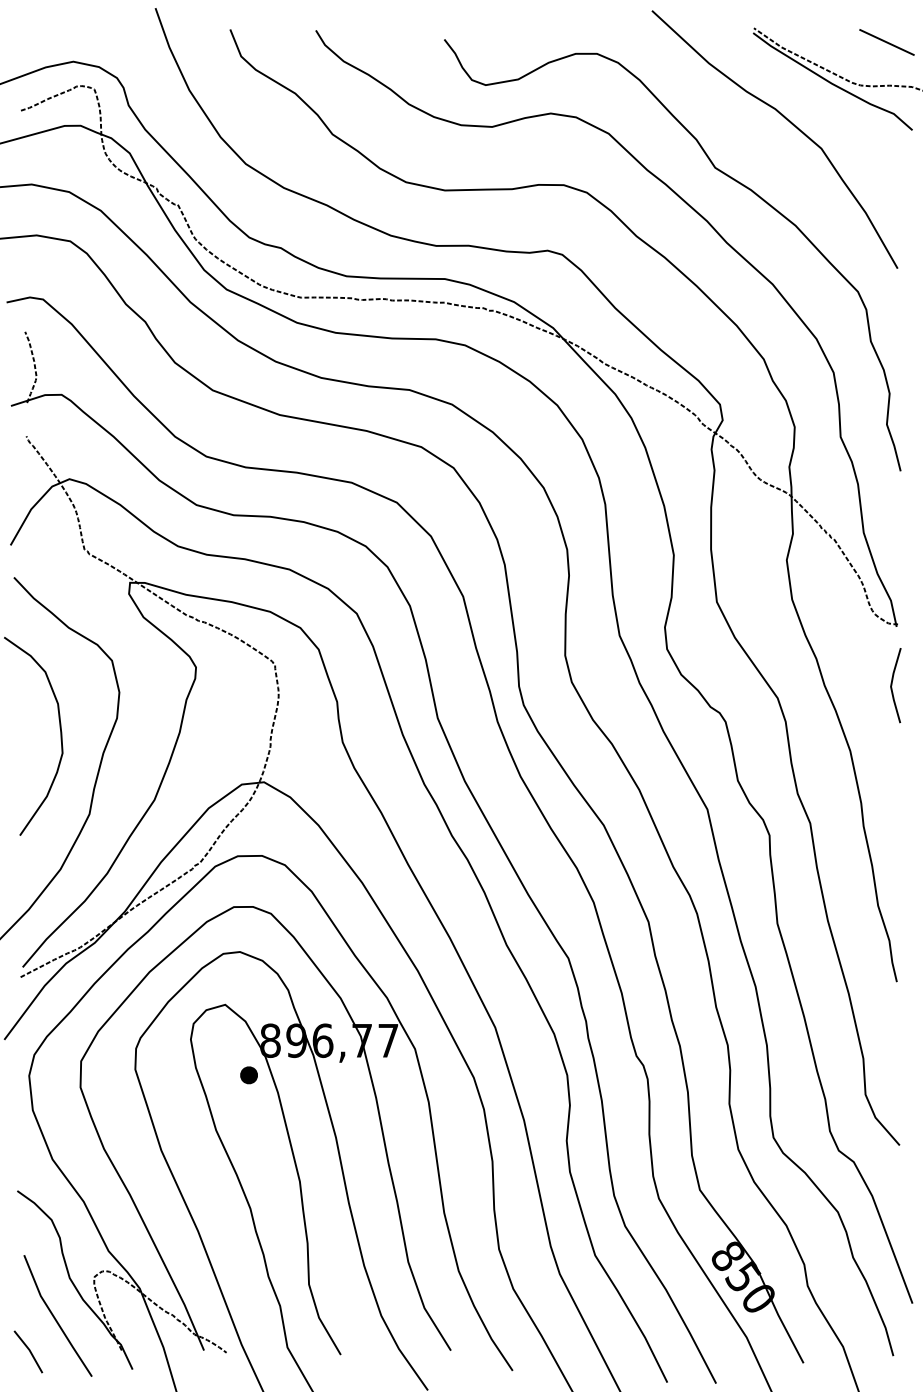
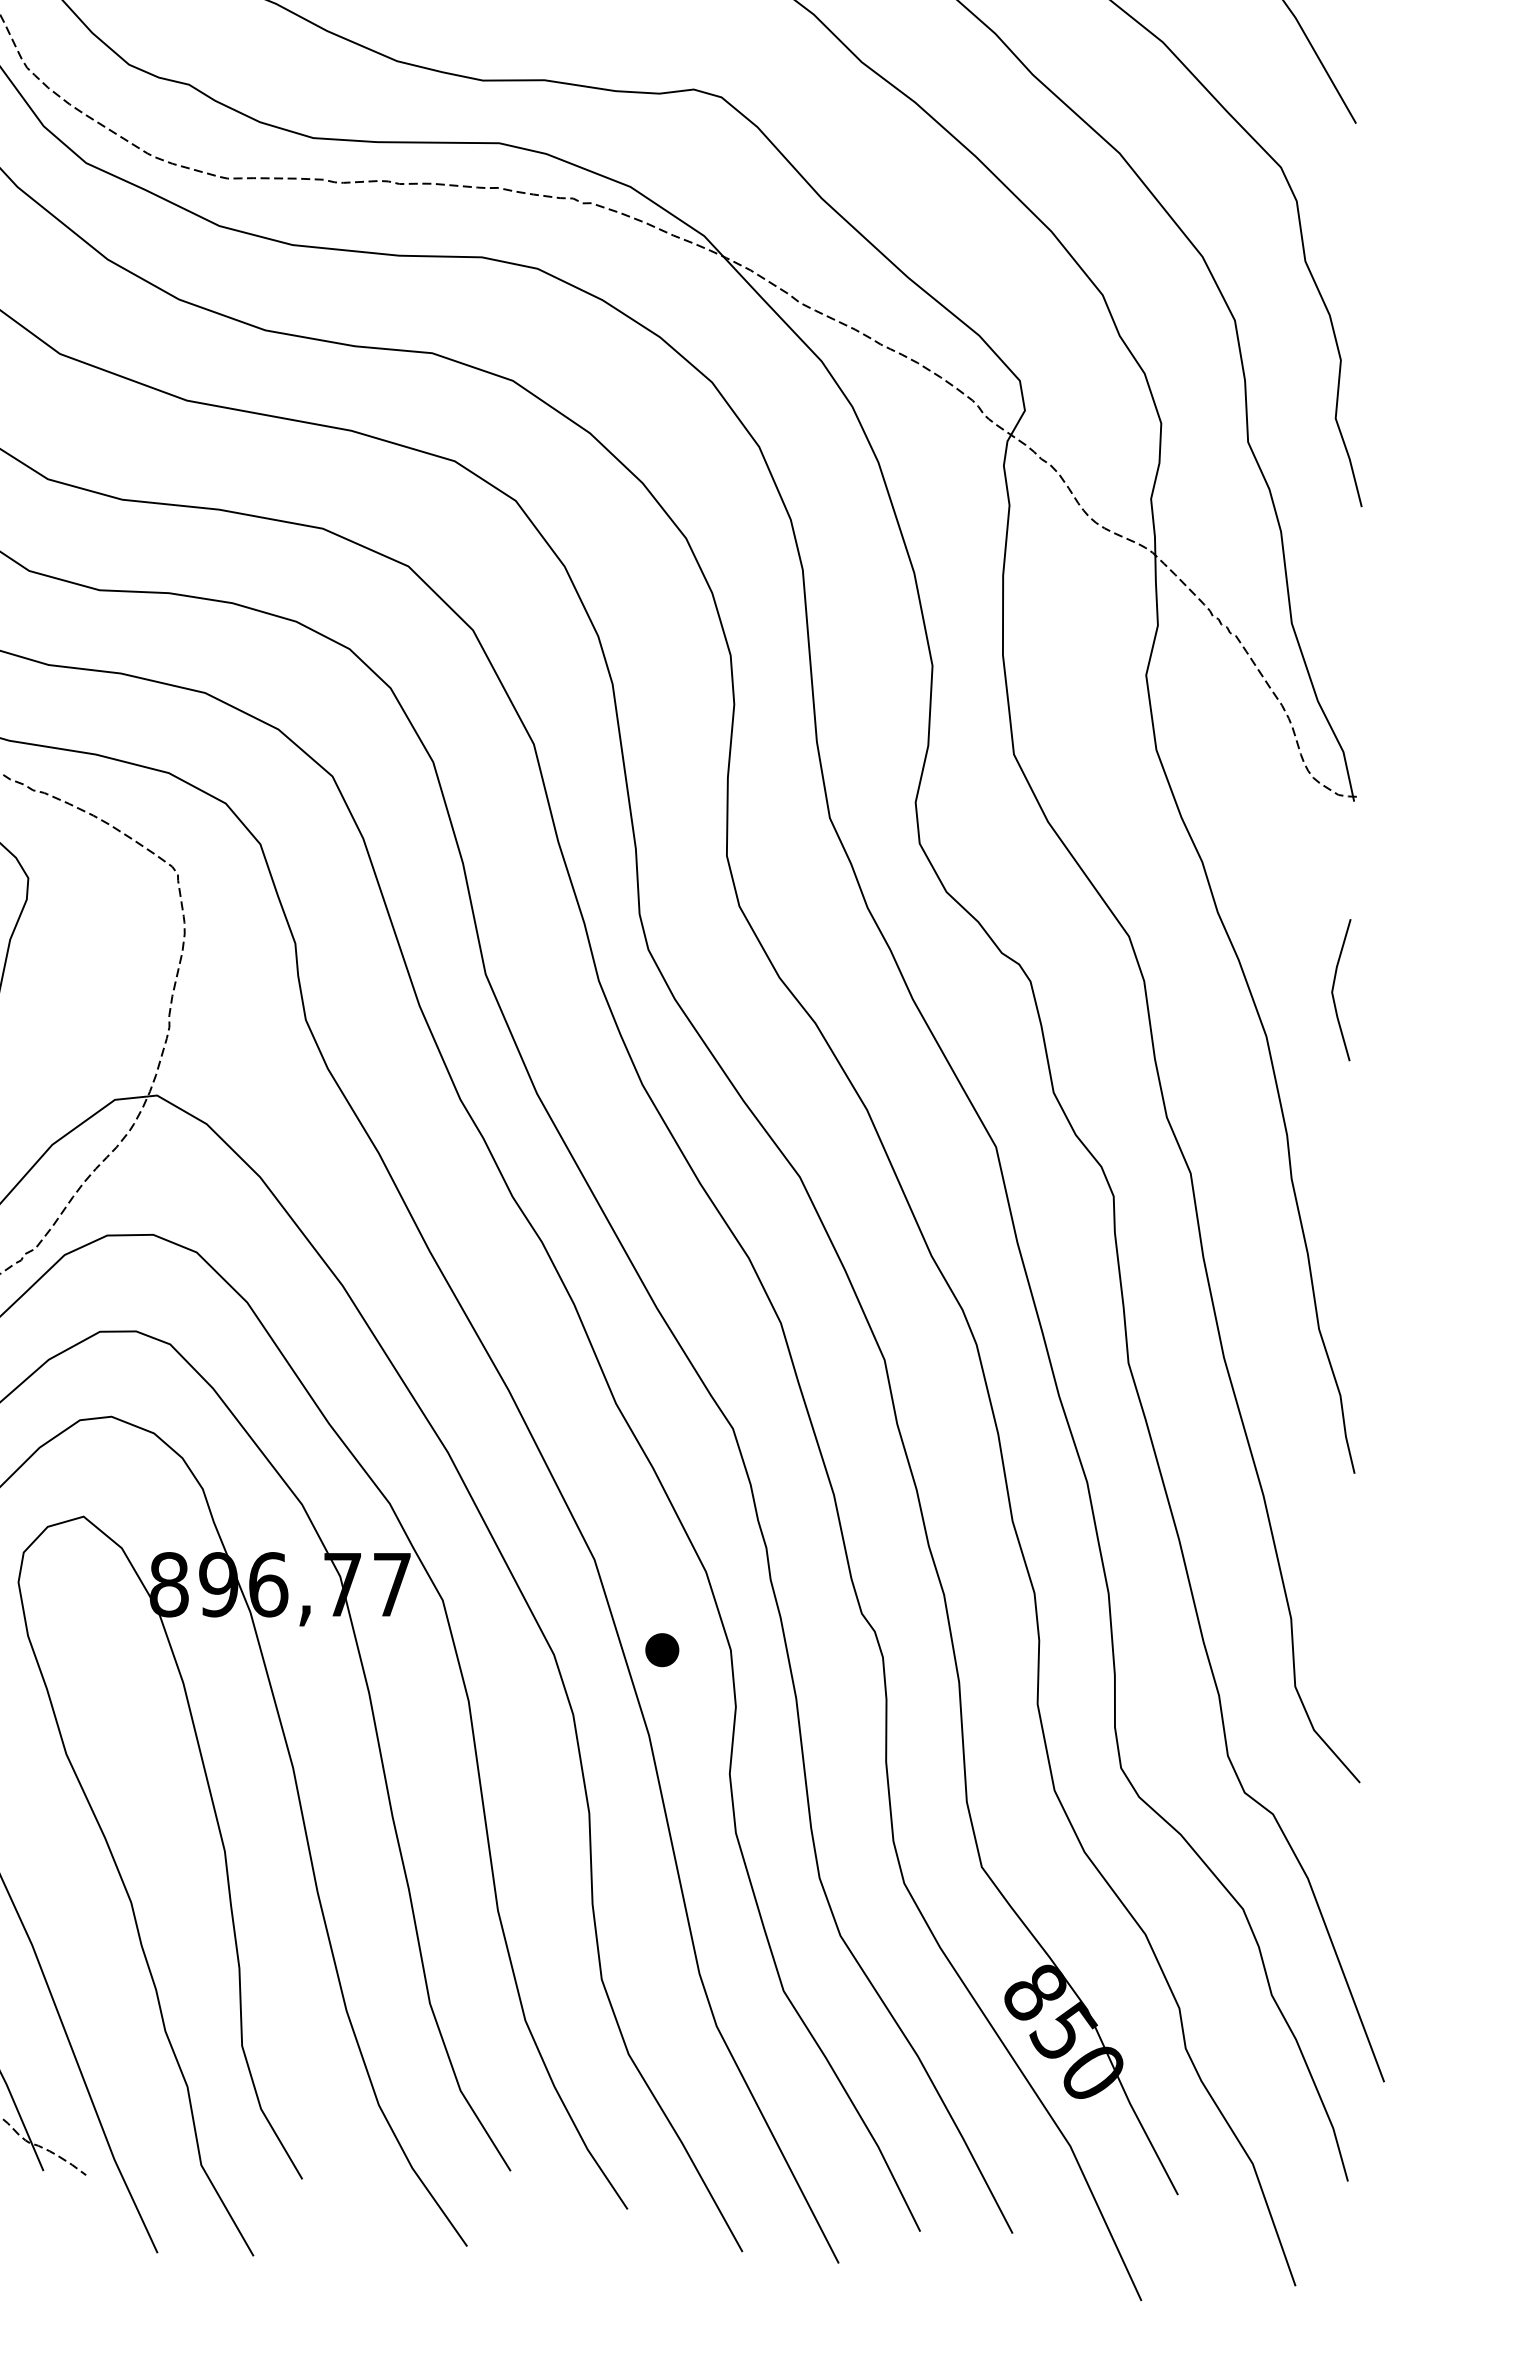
line: (892, 685) -> (1334, 990), moved
part: (248, 1075) -> (661, 1650), moved

